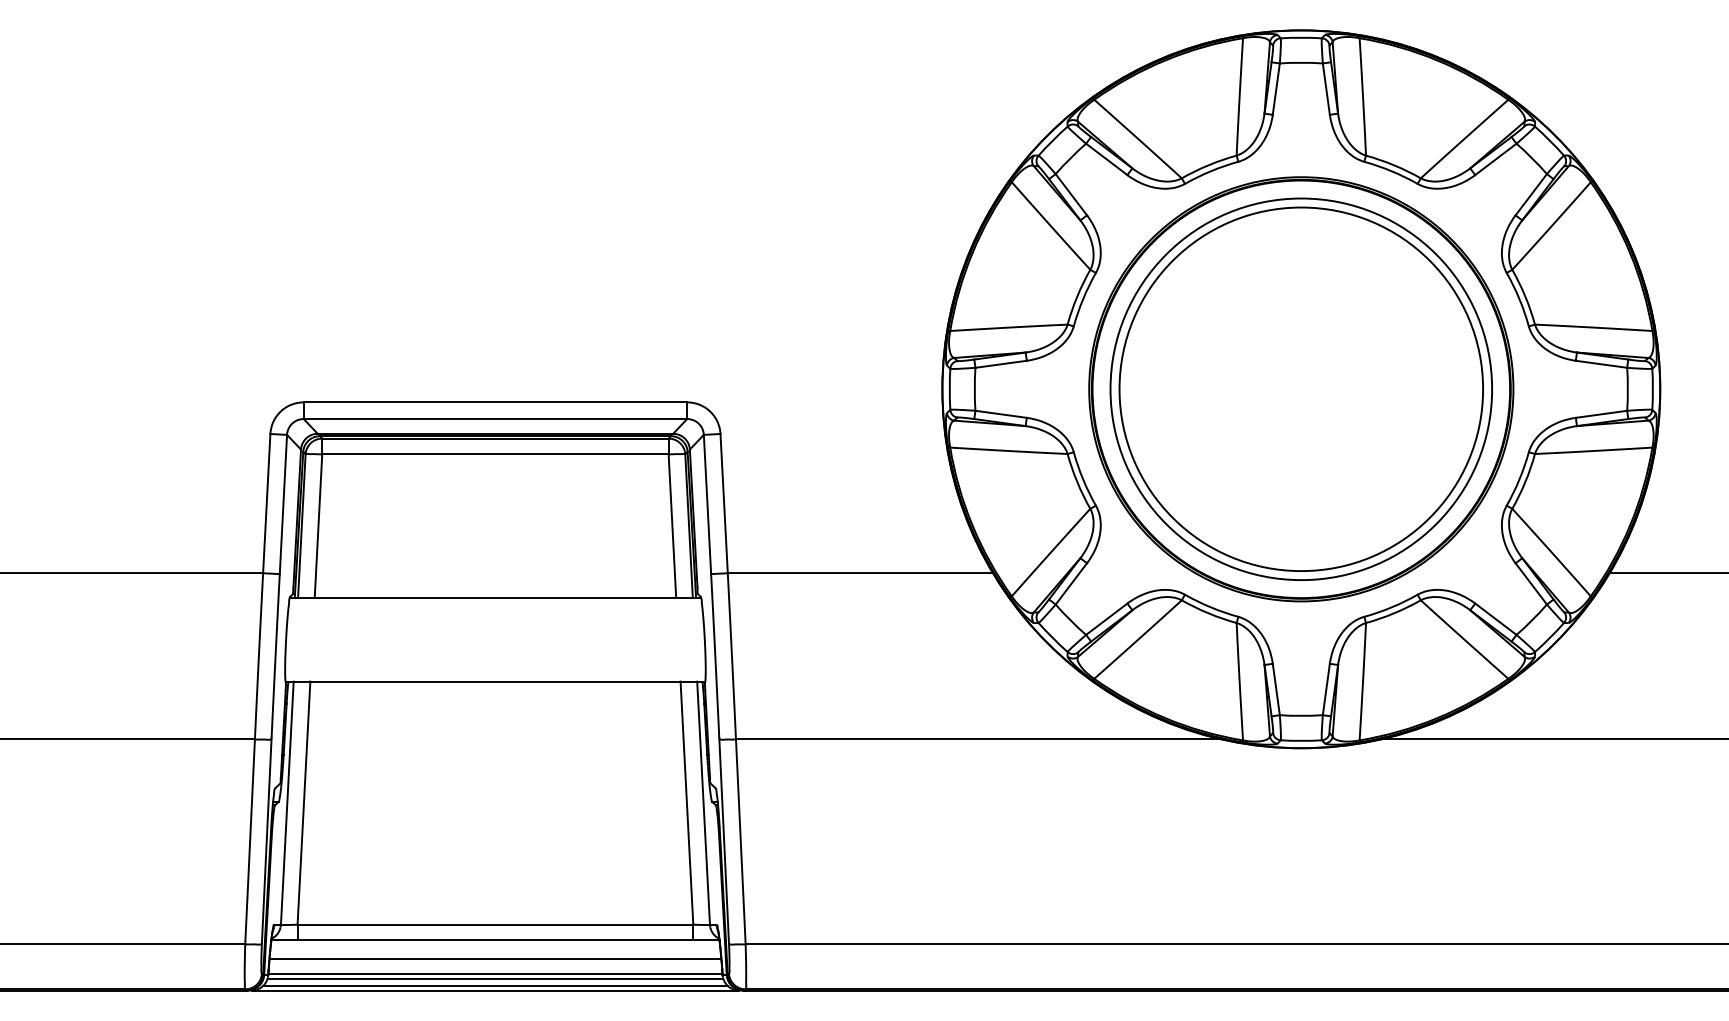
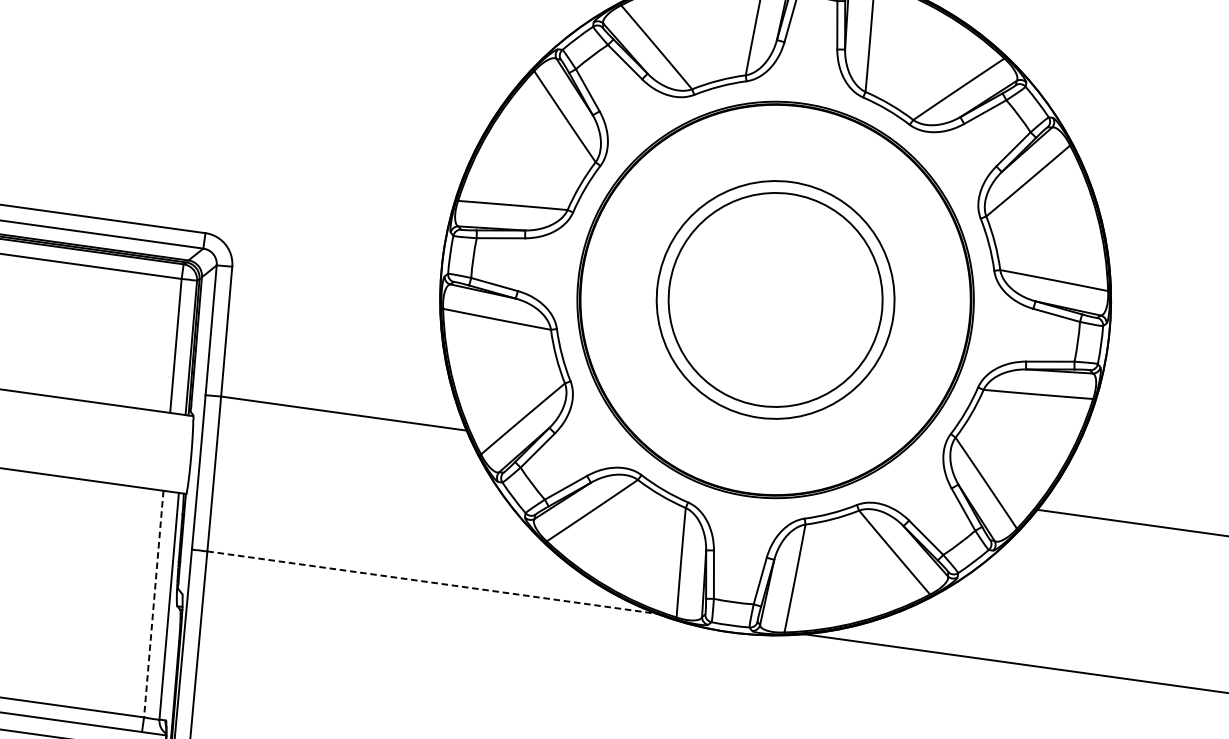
circle: (1301, 389) -> (775, 300), size x0.6
circle: (1301, 389) -> (775, 300), size x0.7
line: (980, 739) -> (433, 582), solid -> dashed
line: (686, 803) -> (153, 604), solid -> dashed

